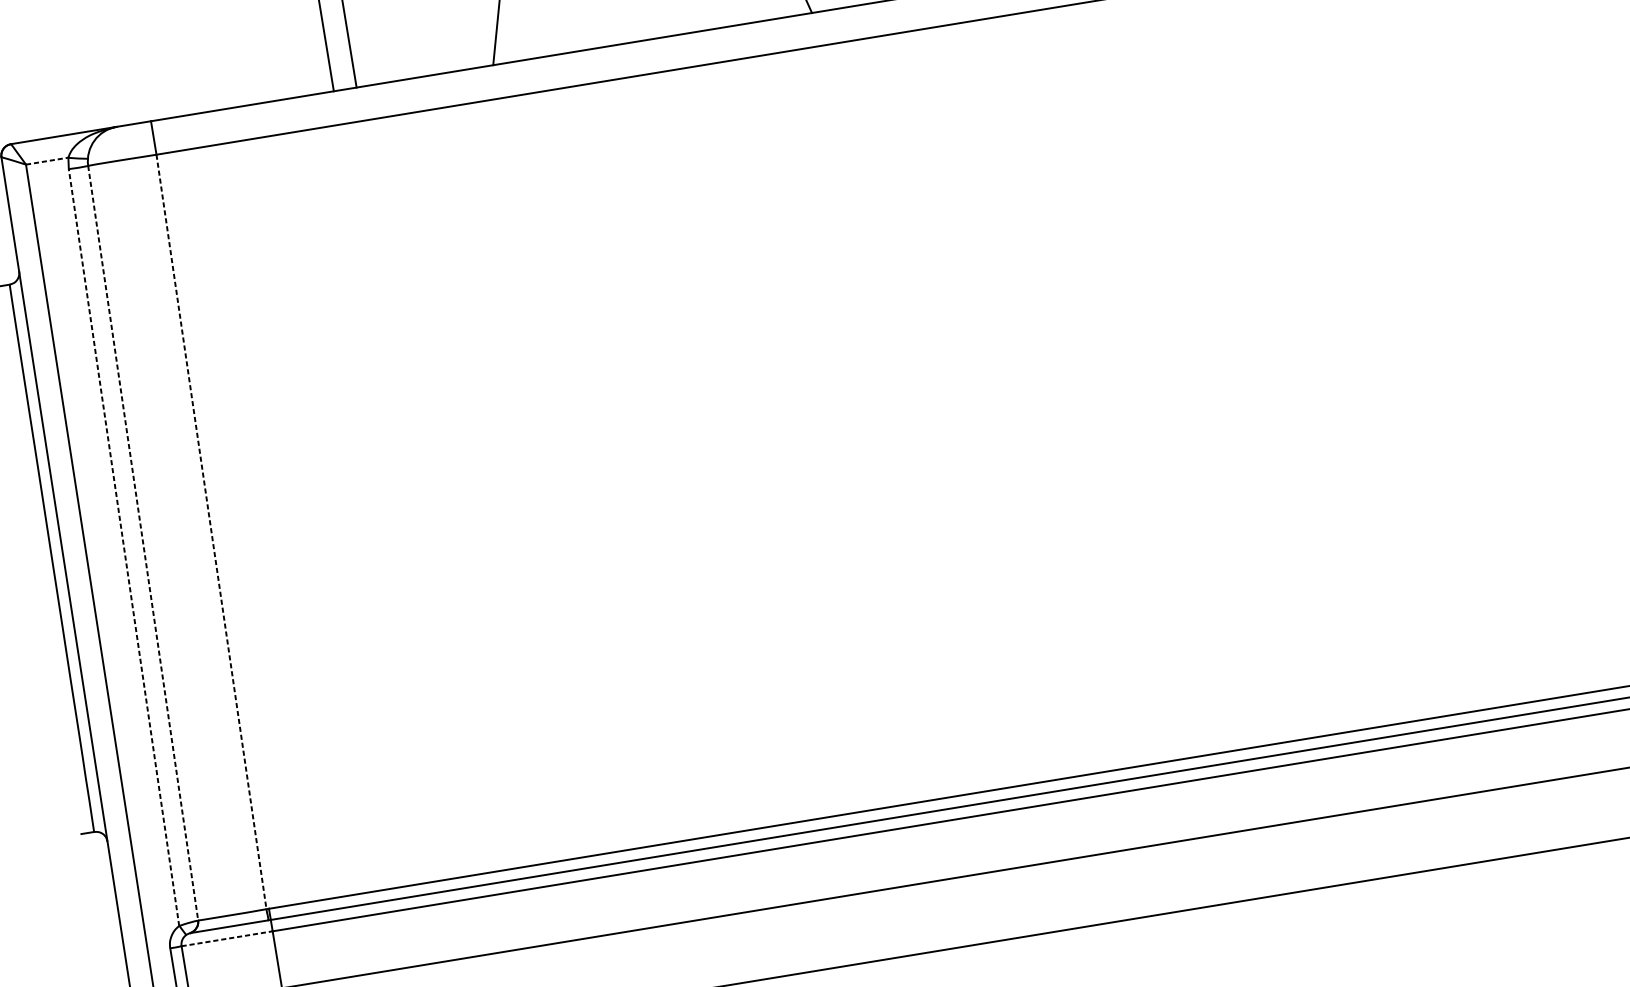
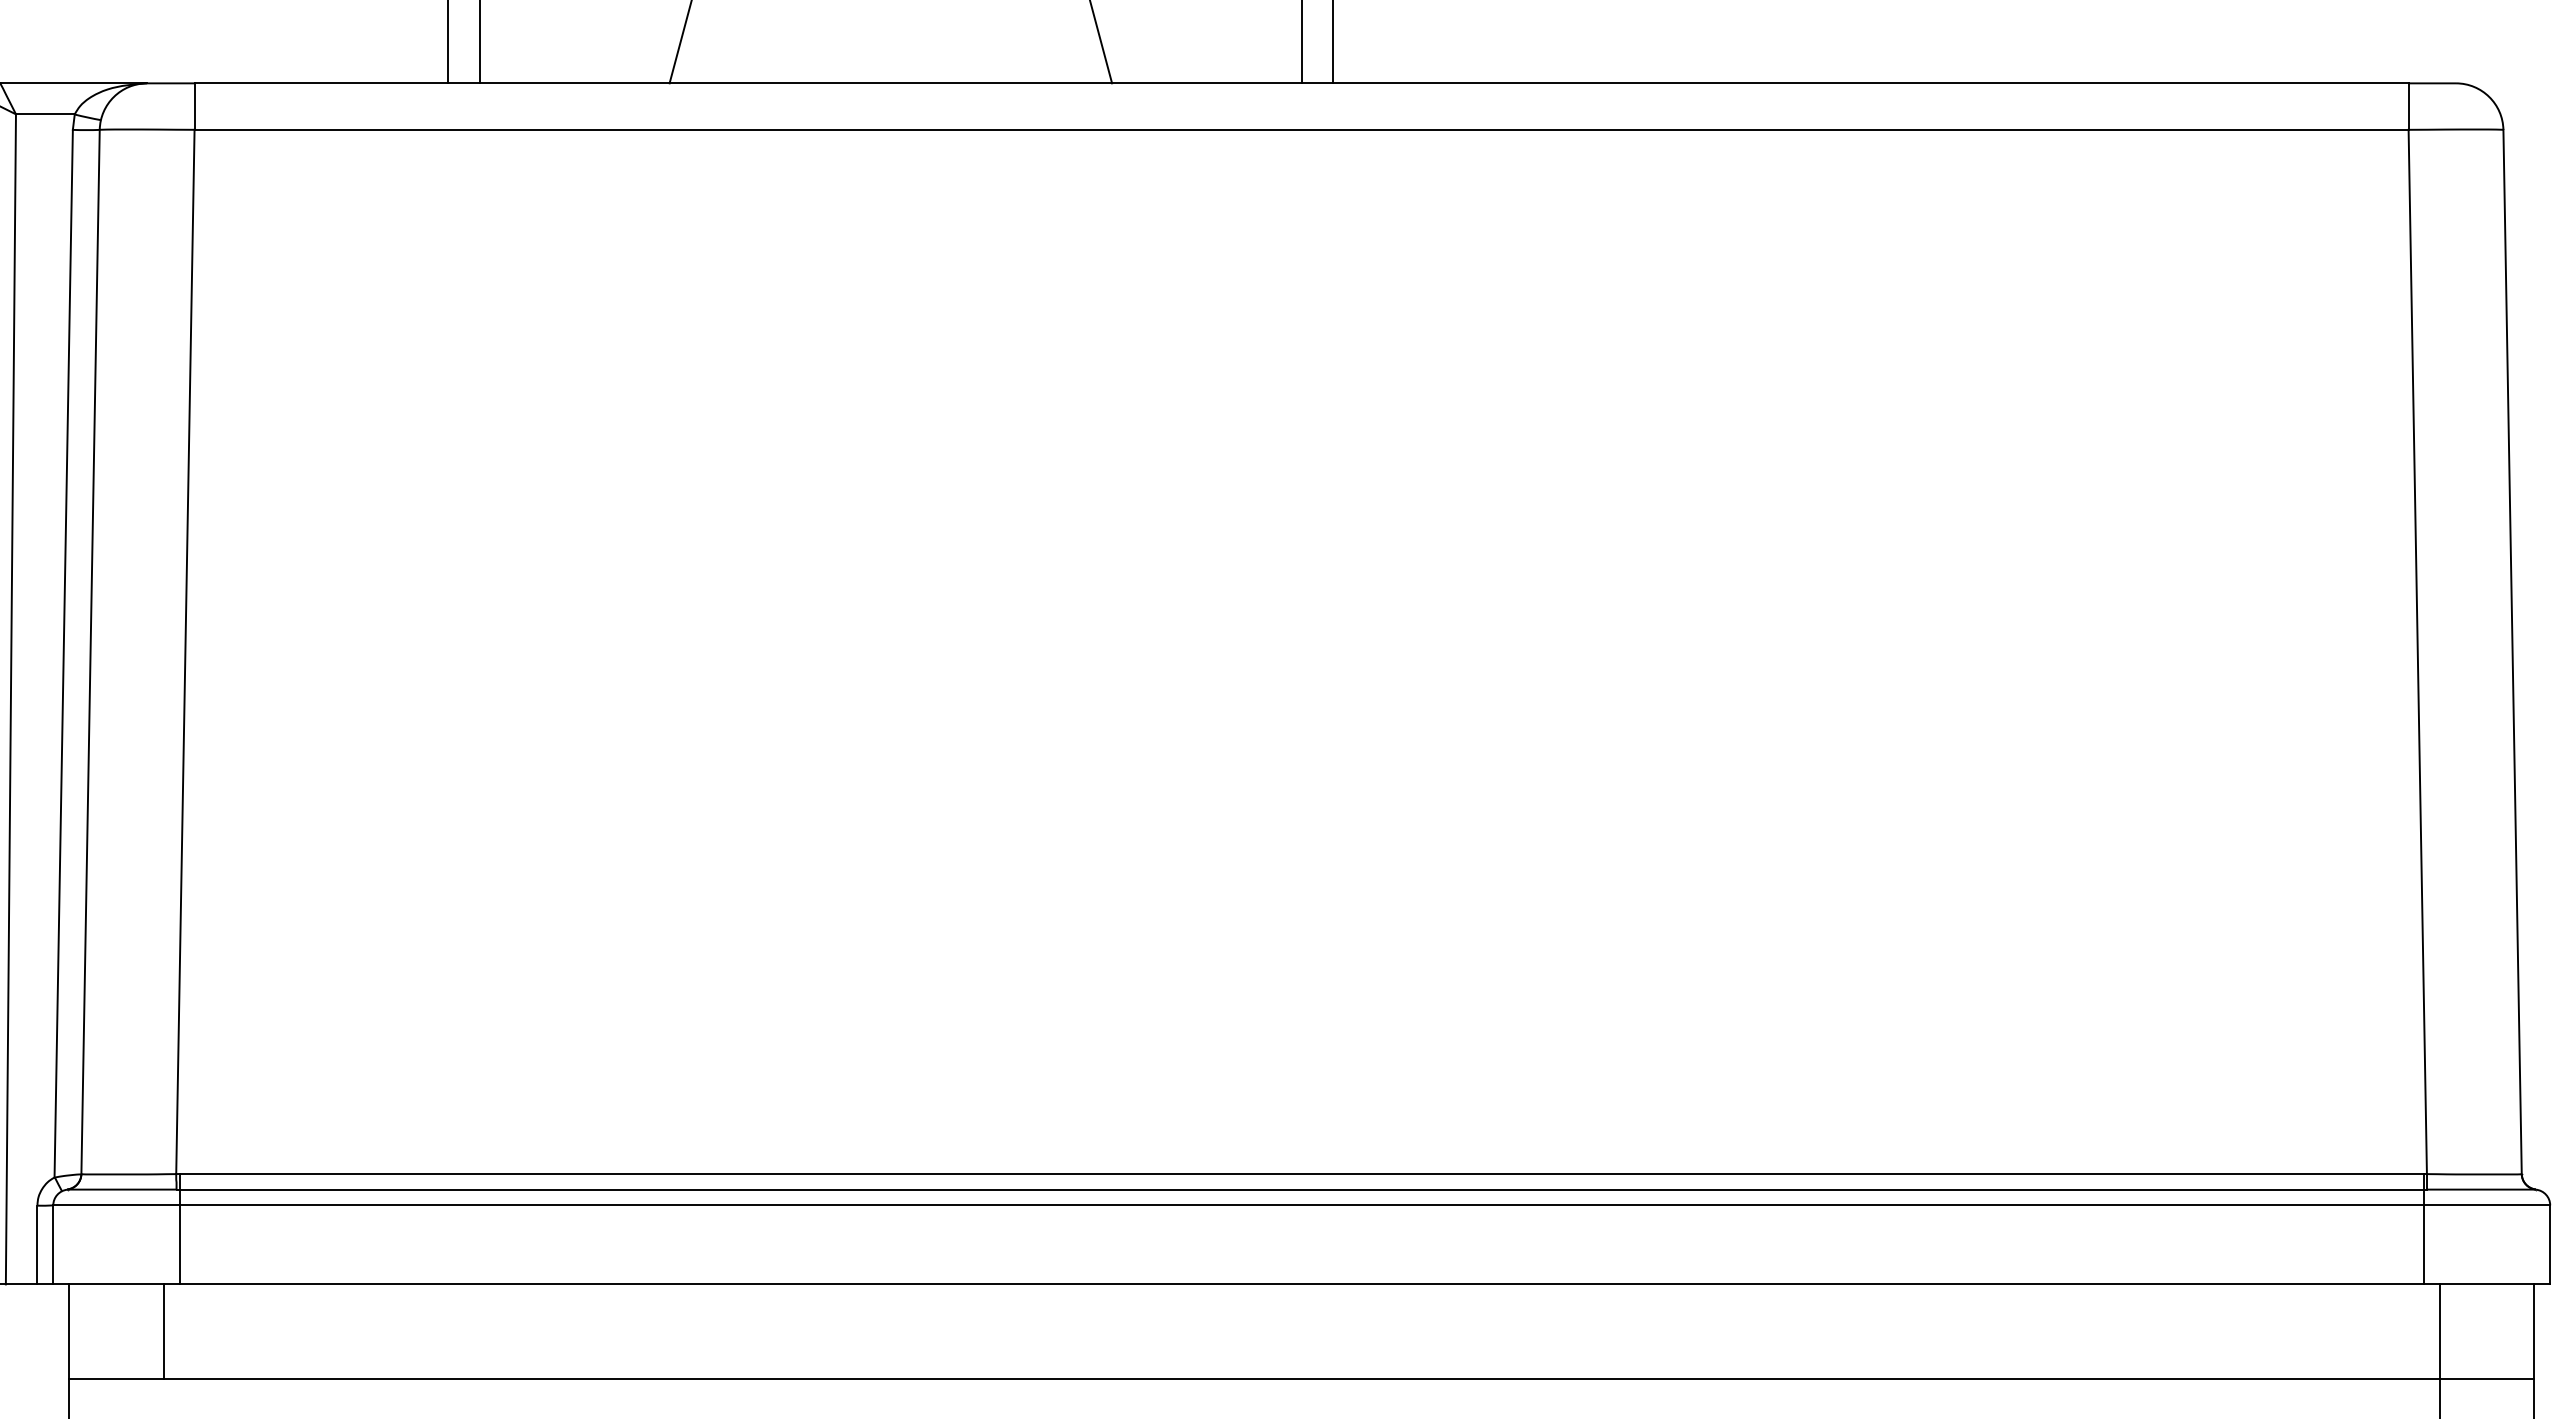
line: (47, 161) -> (45, 114), dashed -> solid
line: (211, 532) -> (185, 652), dashed -> solid
line: (143, 543) -> (90, 652), dashed -> solid
line: (123, 547) -> (63, 653), dashed -> solid
line: (227, 938) -> (117, 1205), dashed -> solid

